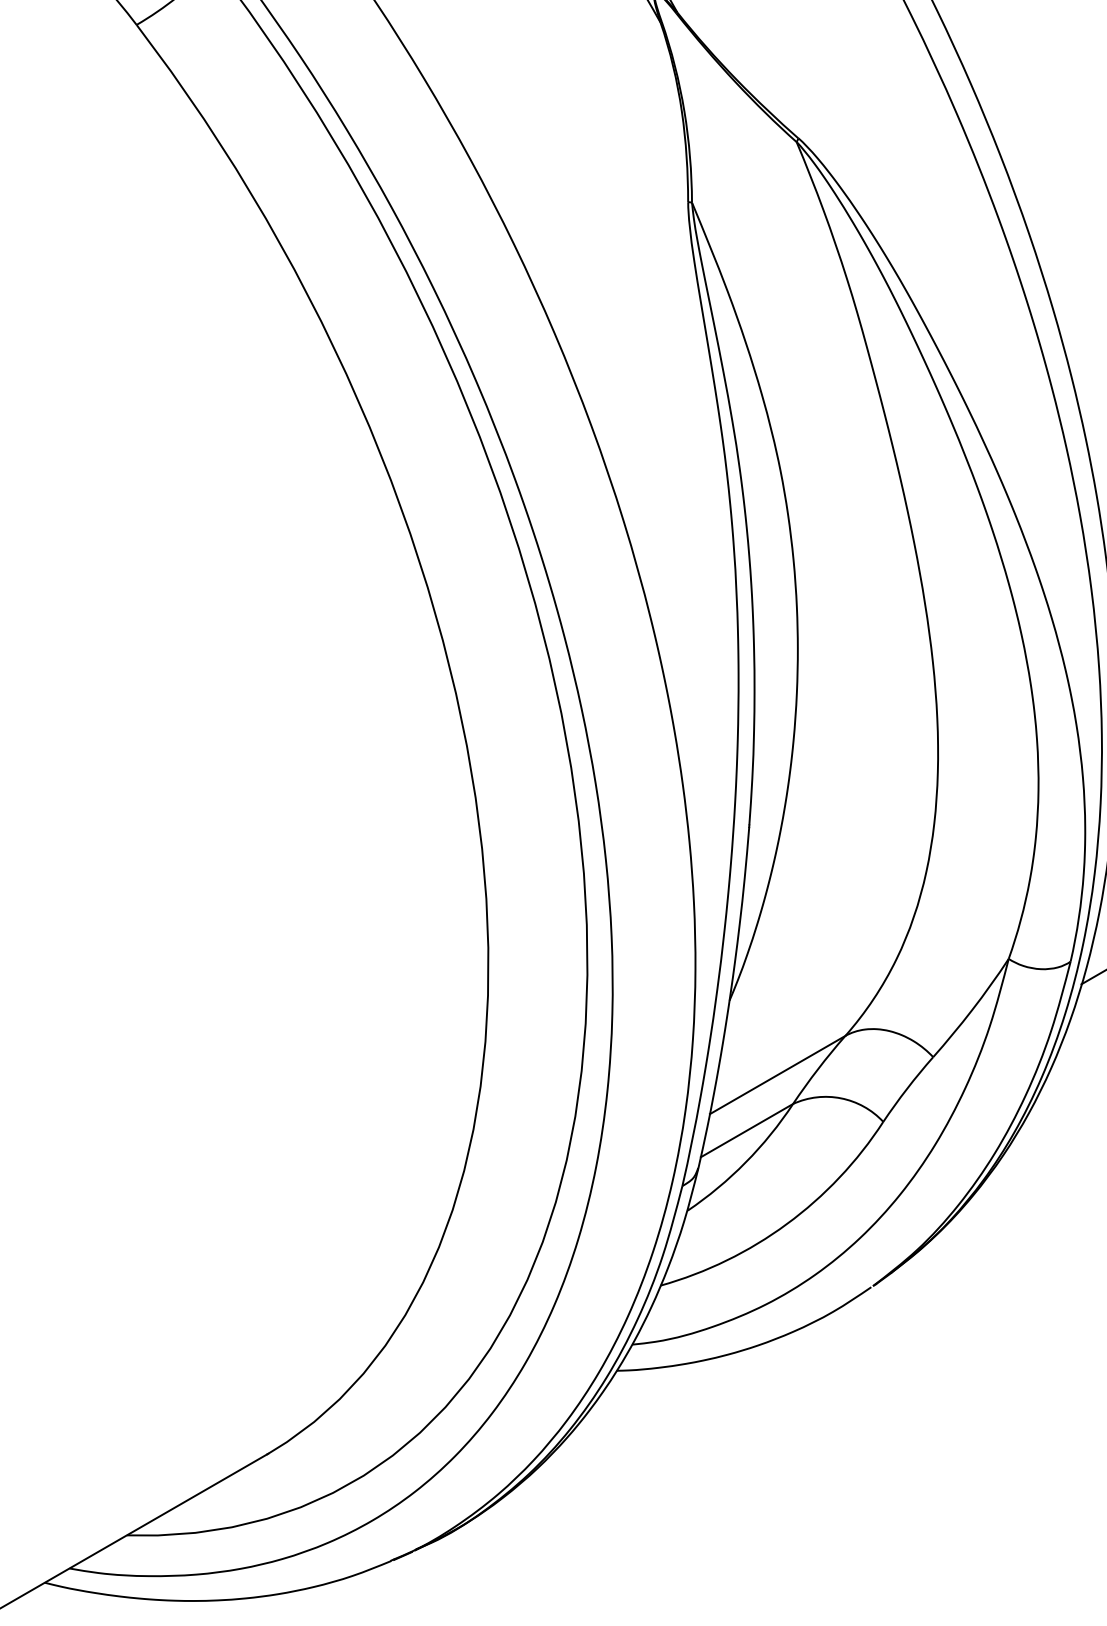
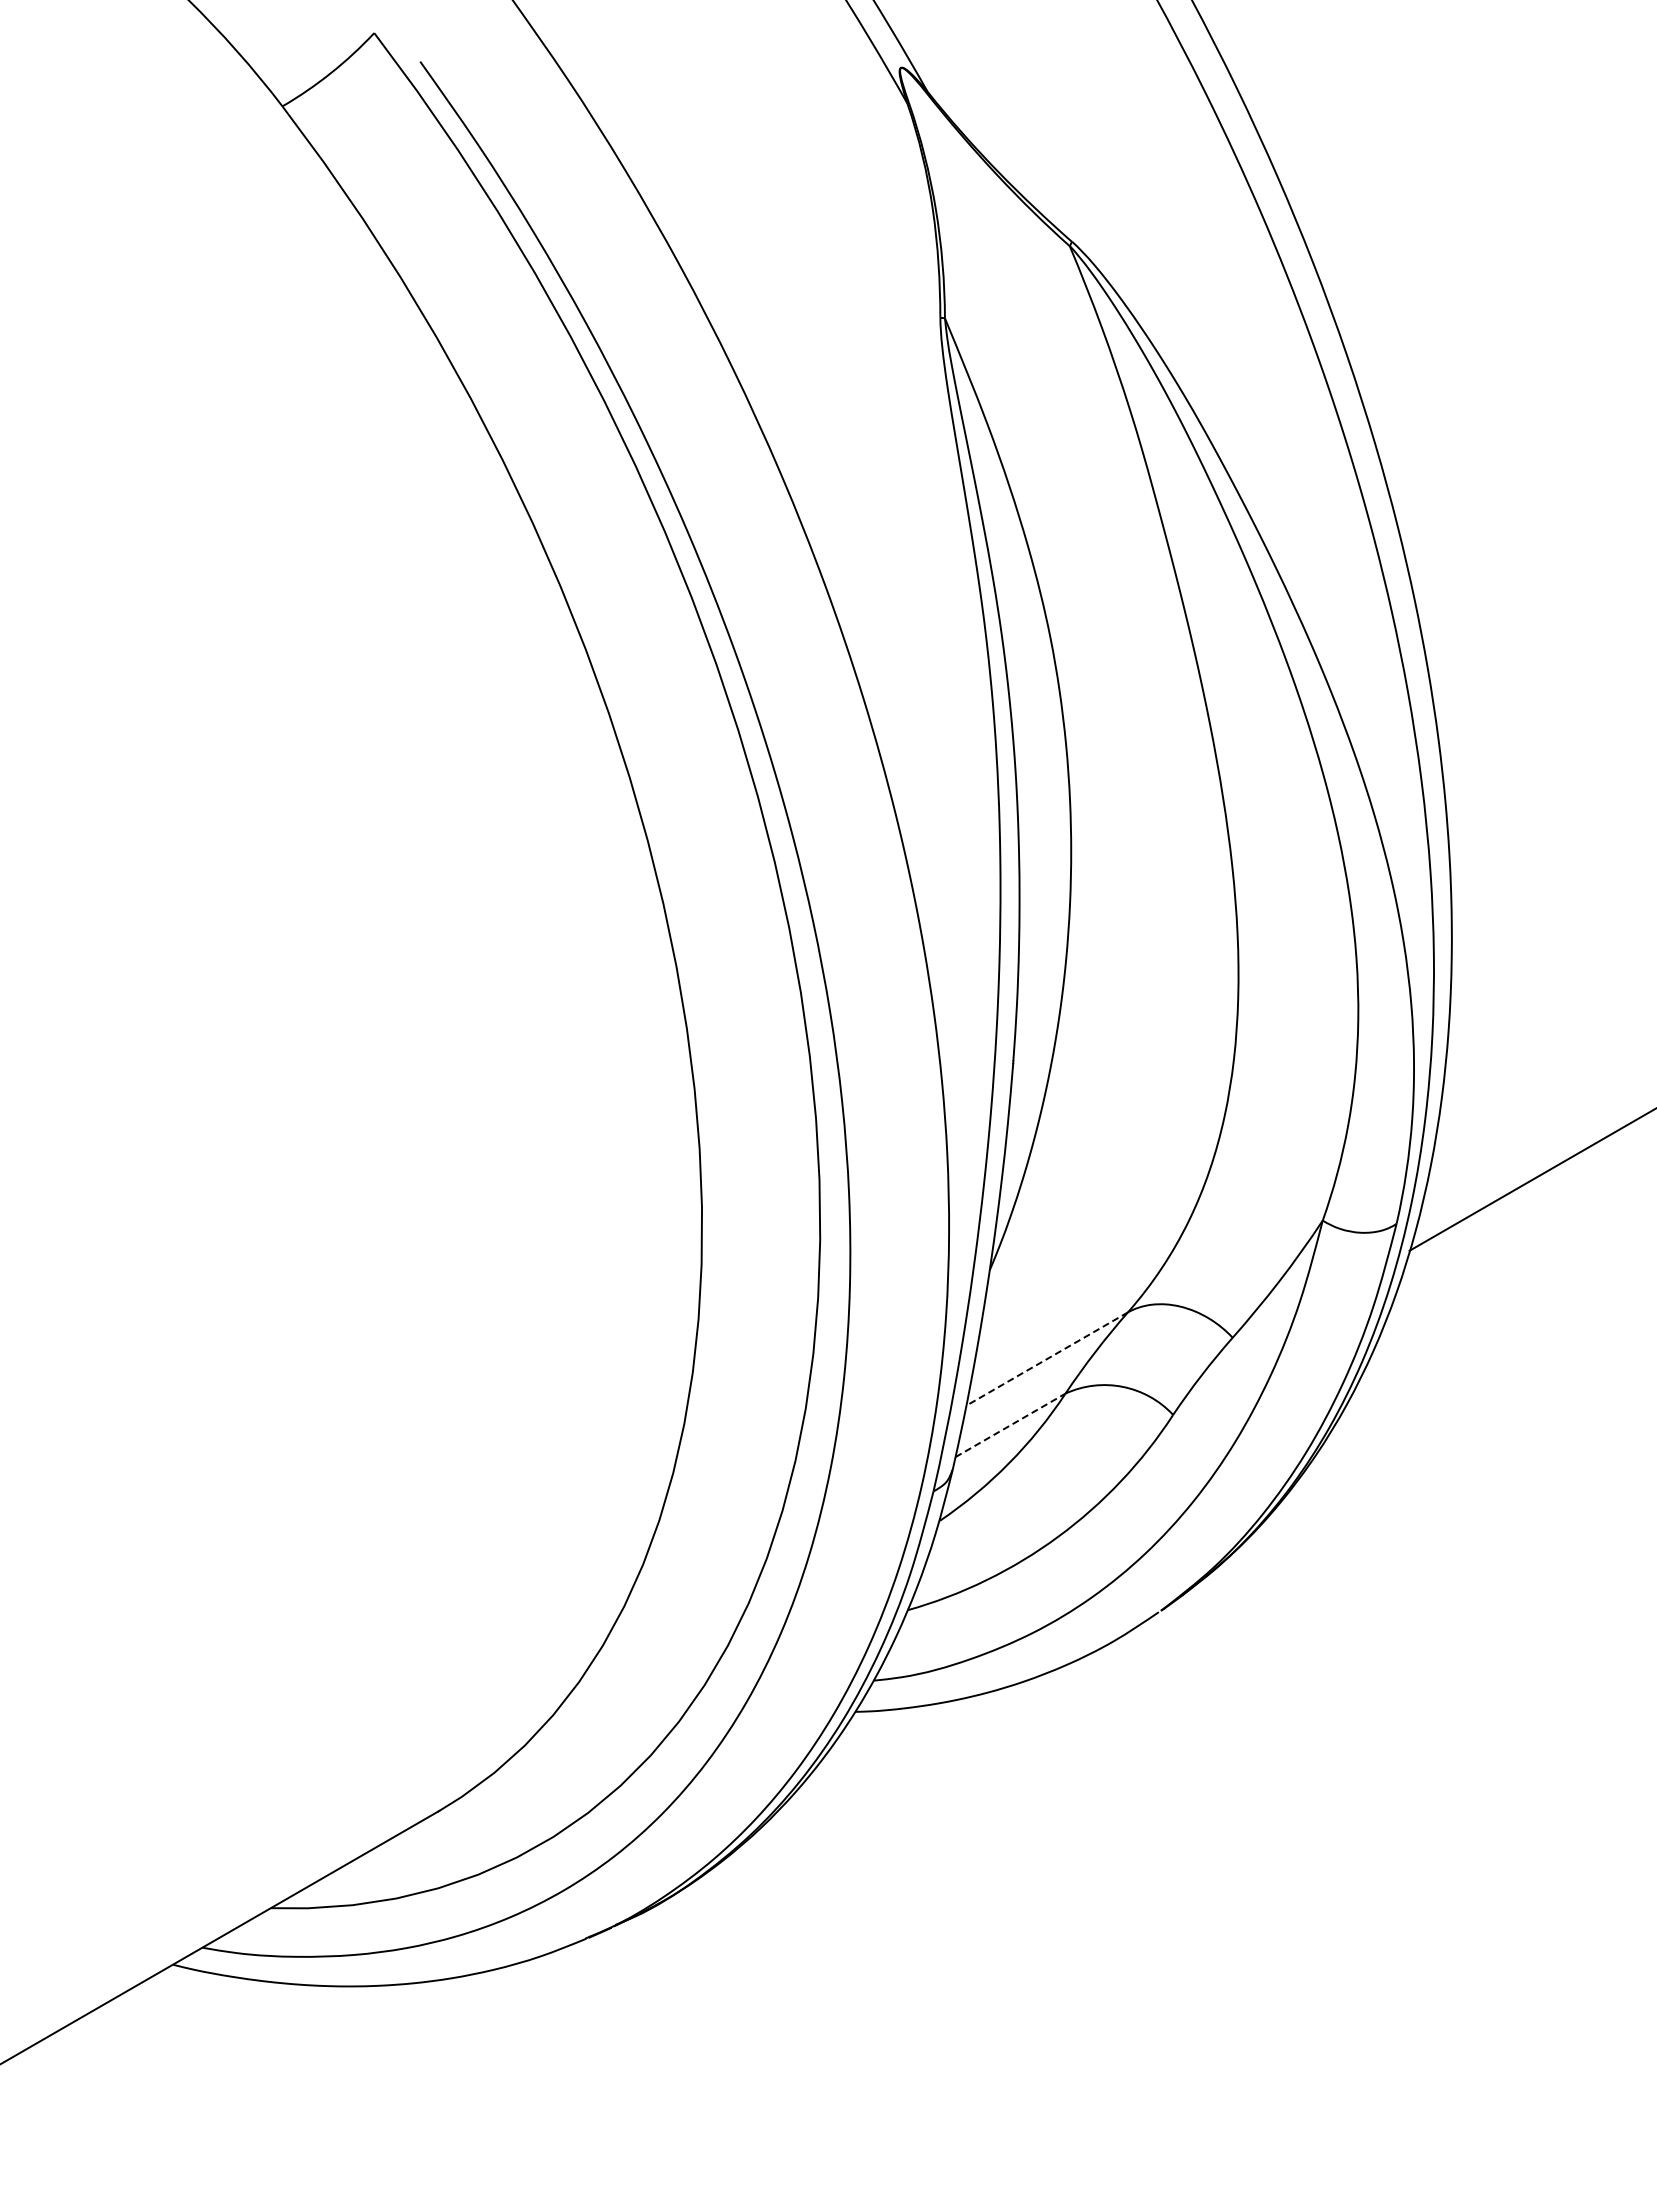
line: (777, 1075) -> (1046, 1359), solid -> dashed
line: (746, 1130) -> (1010, 1425), solid -> dashed

